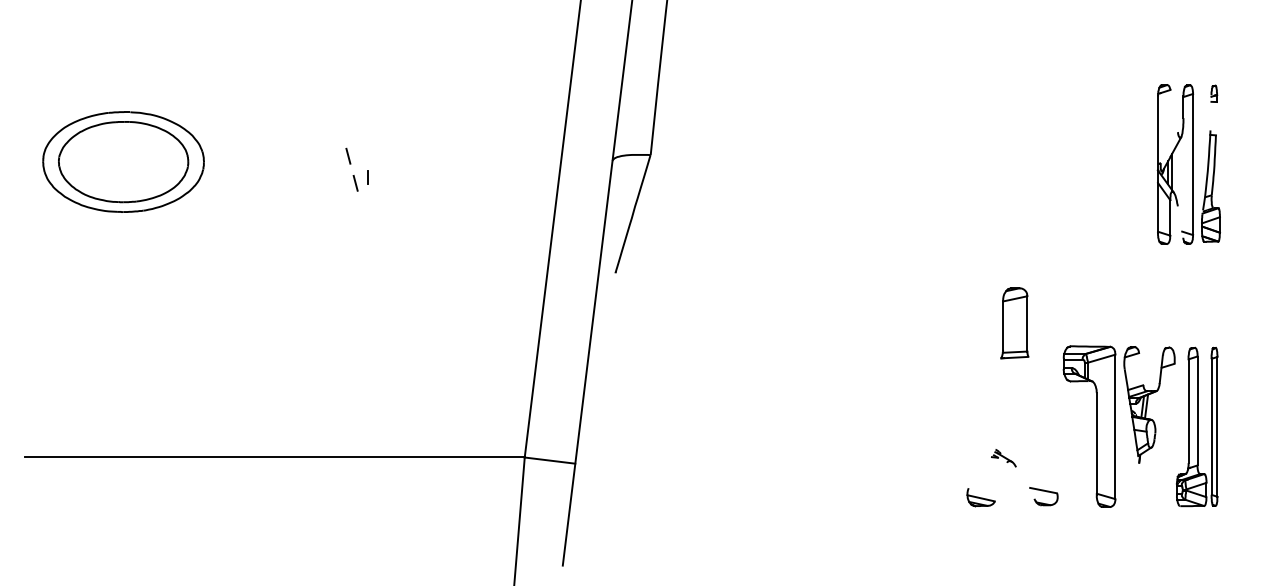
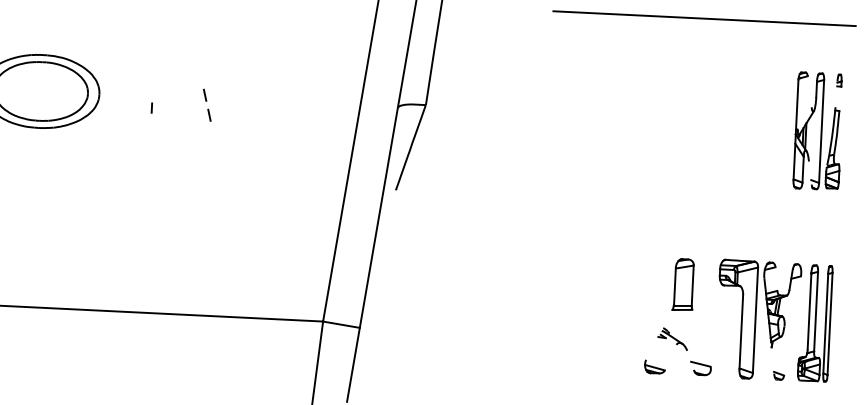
line: (1025, 18) -> (704, 18), added
line: (367, 177) -> (151, 108), moved
part: (1014, 323) -> (683, 285), moved
part: (1003, 458) -> (672, 339), size x1.67
part: (1151, 501) -> (779, 376), added

